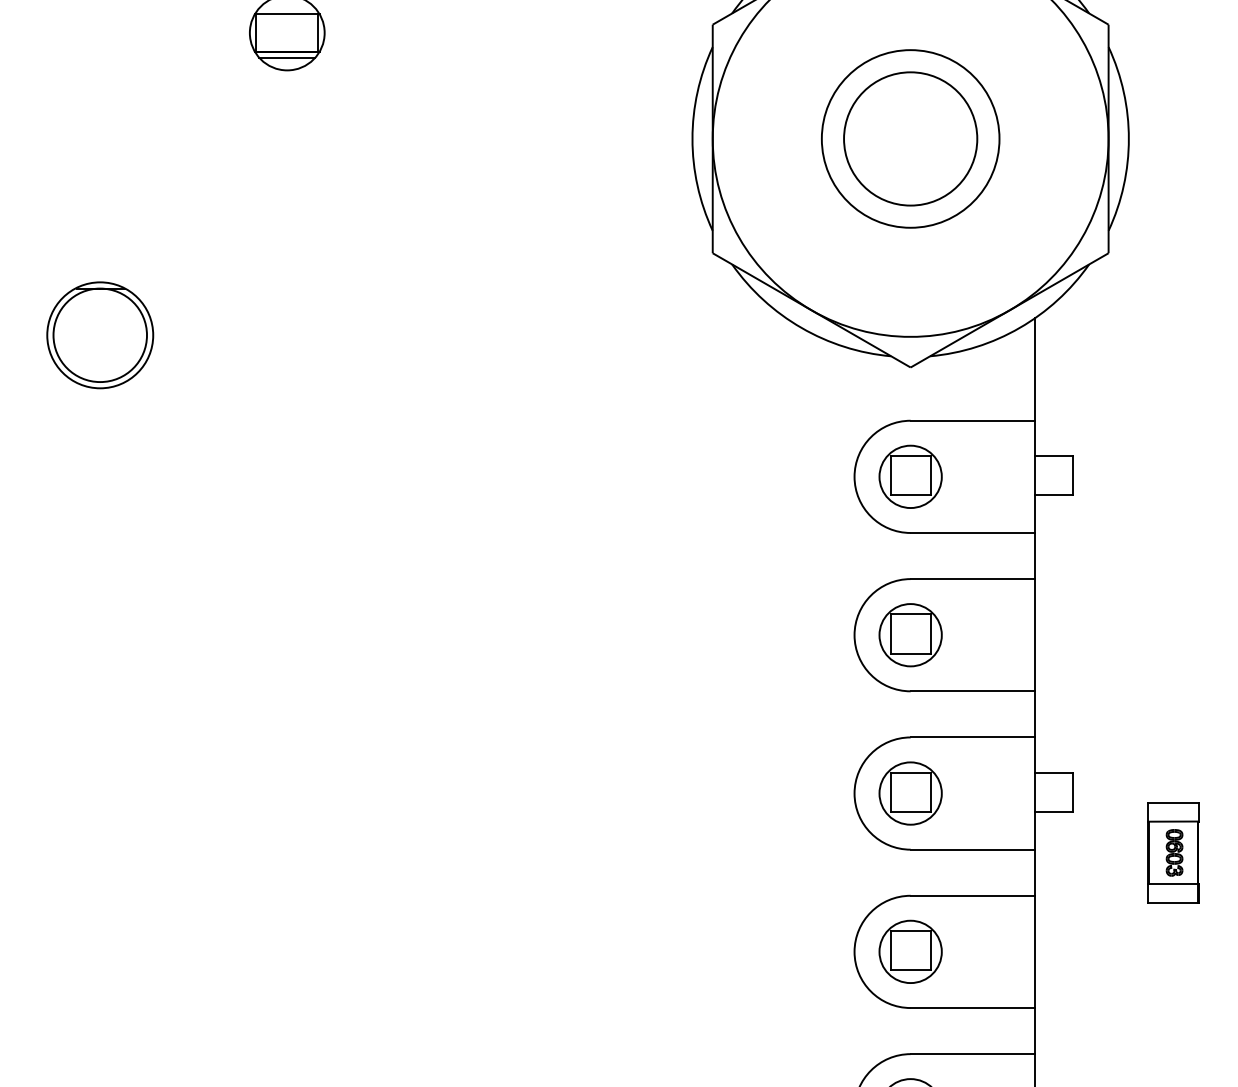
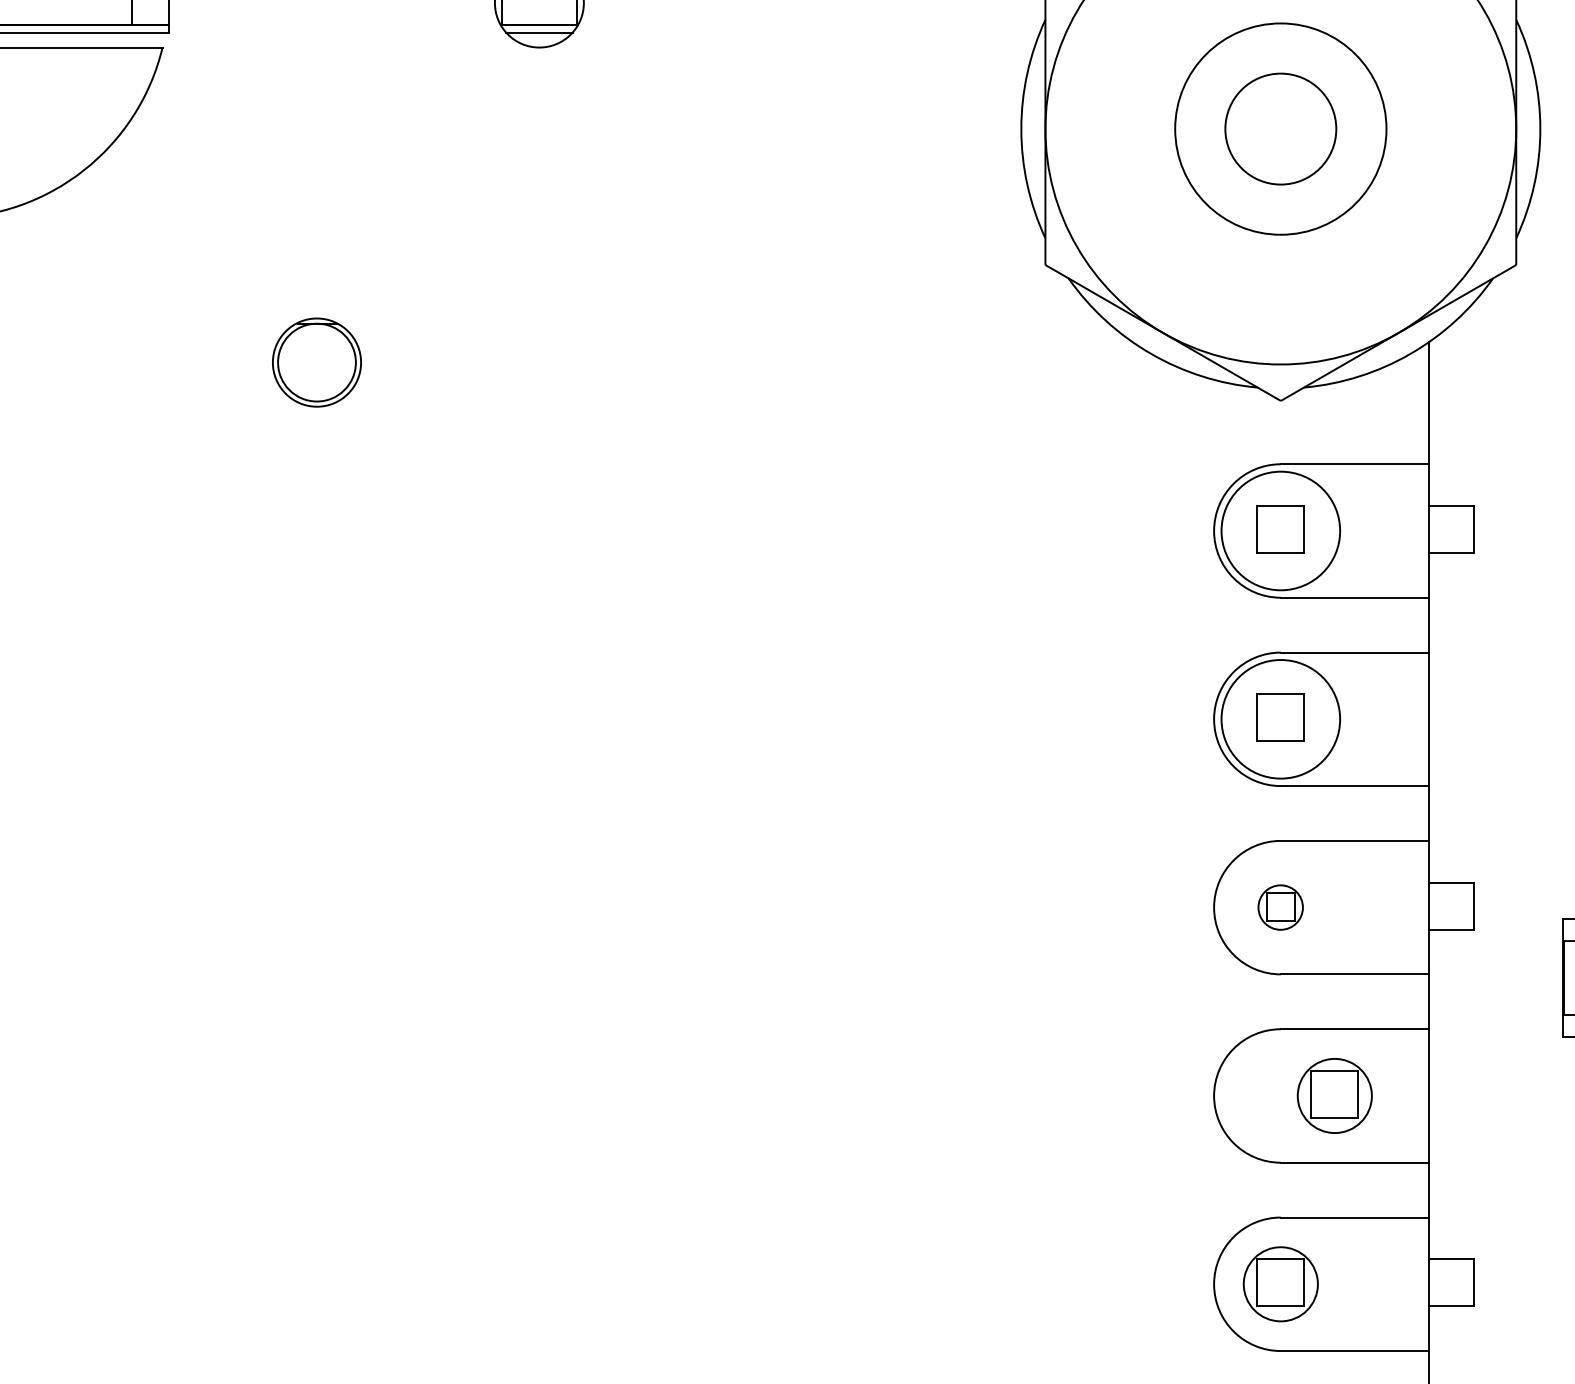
circle: (910, 138) -> (1280, 128), size x0.7
part: (99, 335) -> (316, 362), size x0.7
circle: (910, 476) -> (1280, 530), size x1.6
circle: (910, 635) -> (1280, 719), size x1.6
part: (910, 793) -> (1280, 907), size x0.6
part: (910, 951) -> (1334, 1095), moved

